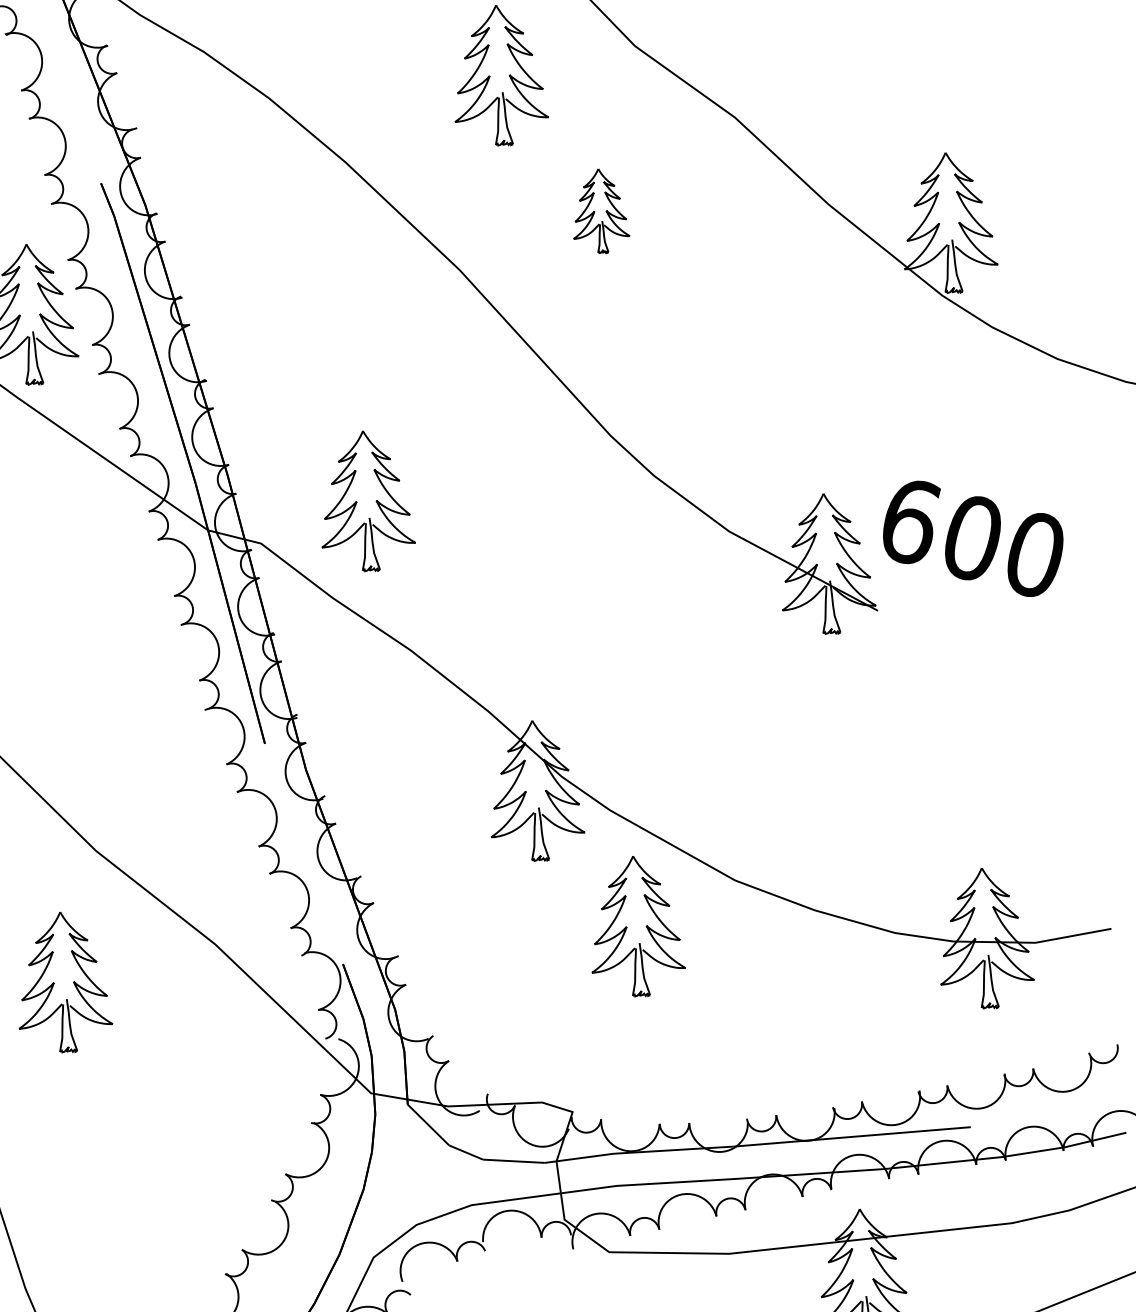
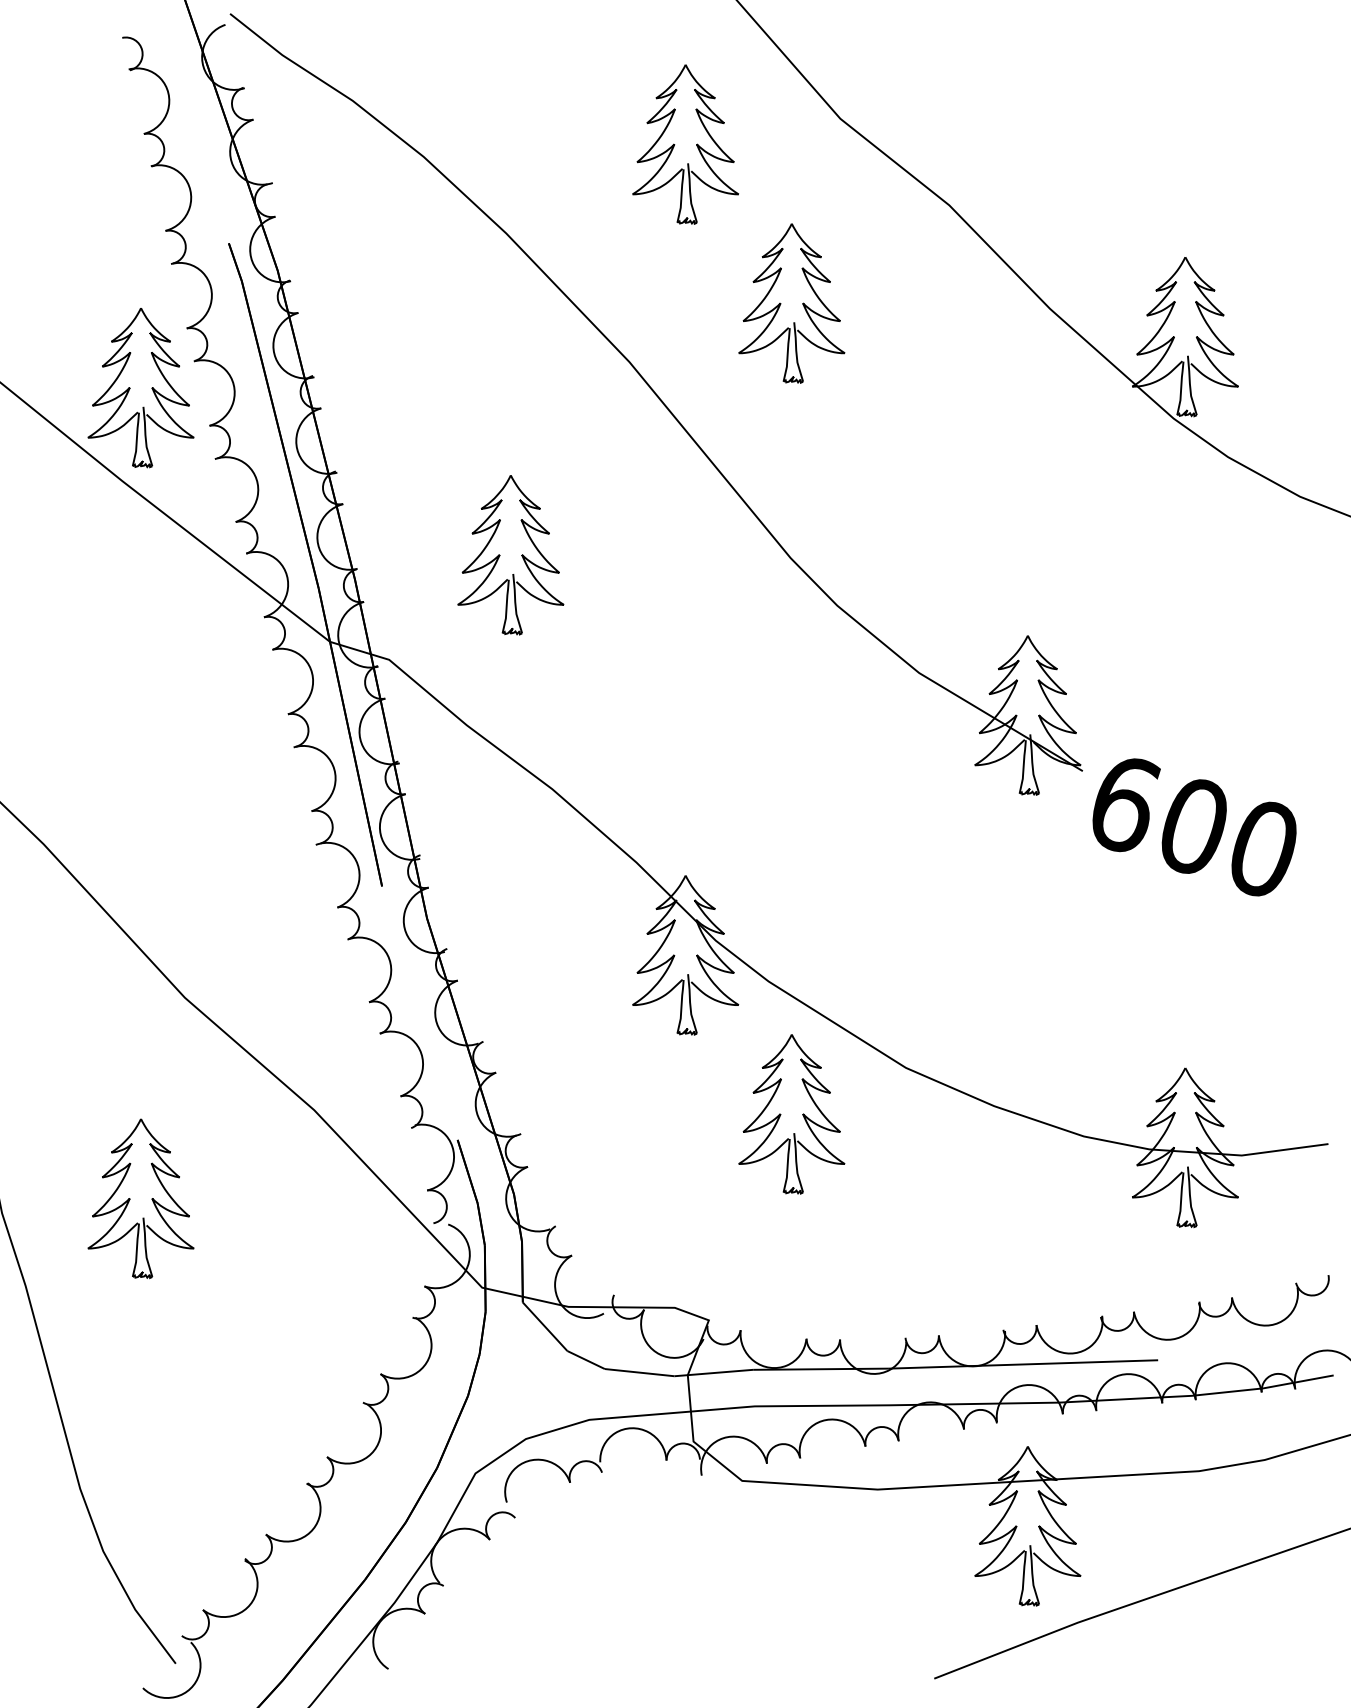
part: (600, 211) -> (791, 303), size x1.67
part: (366, 501) -> (510, 555), moved
text: (973, 539) -> (1194, 827), moved
part: (63, 982) -> (140, 1198), moved

